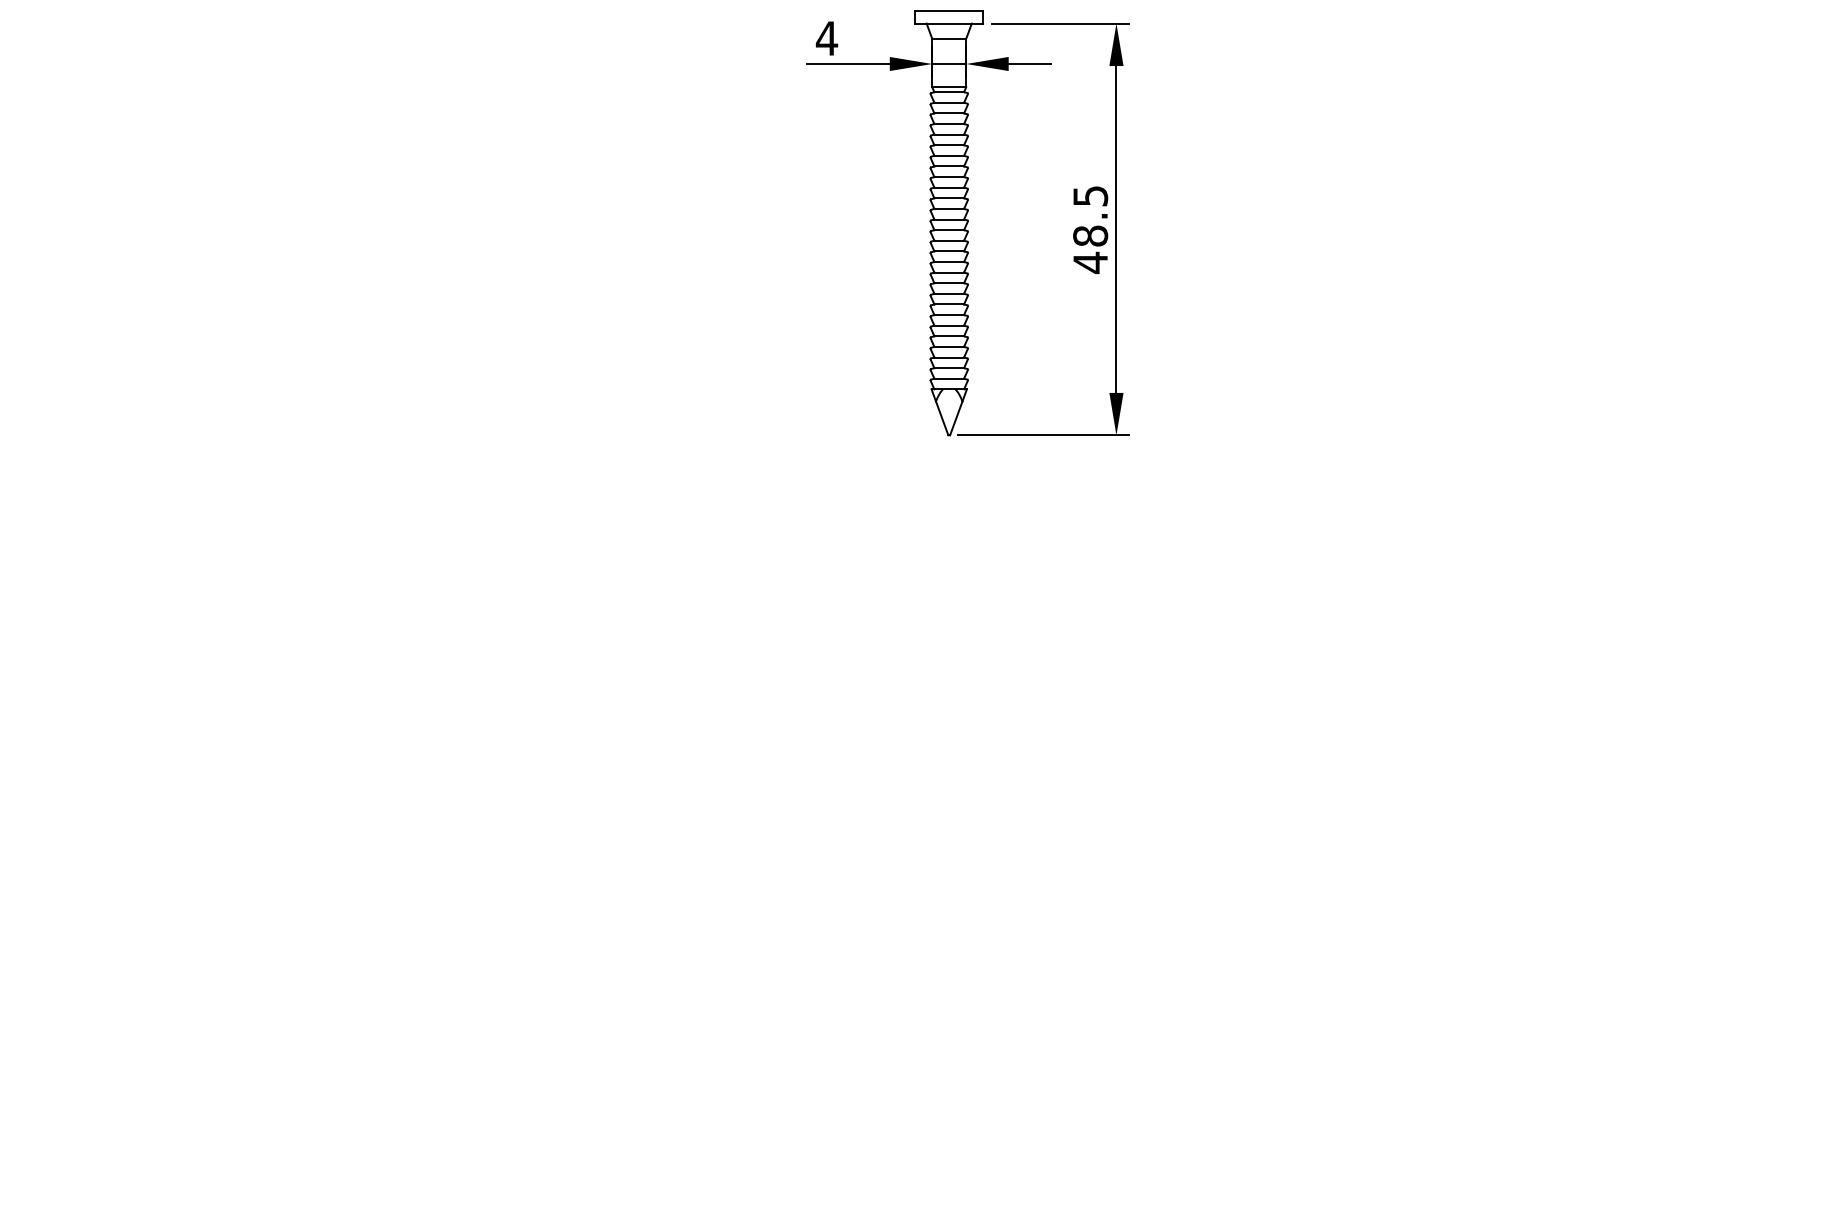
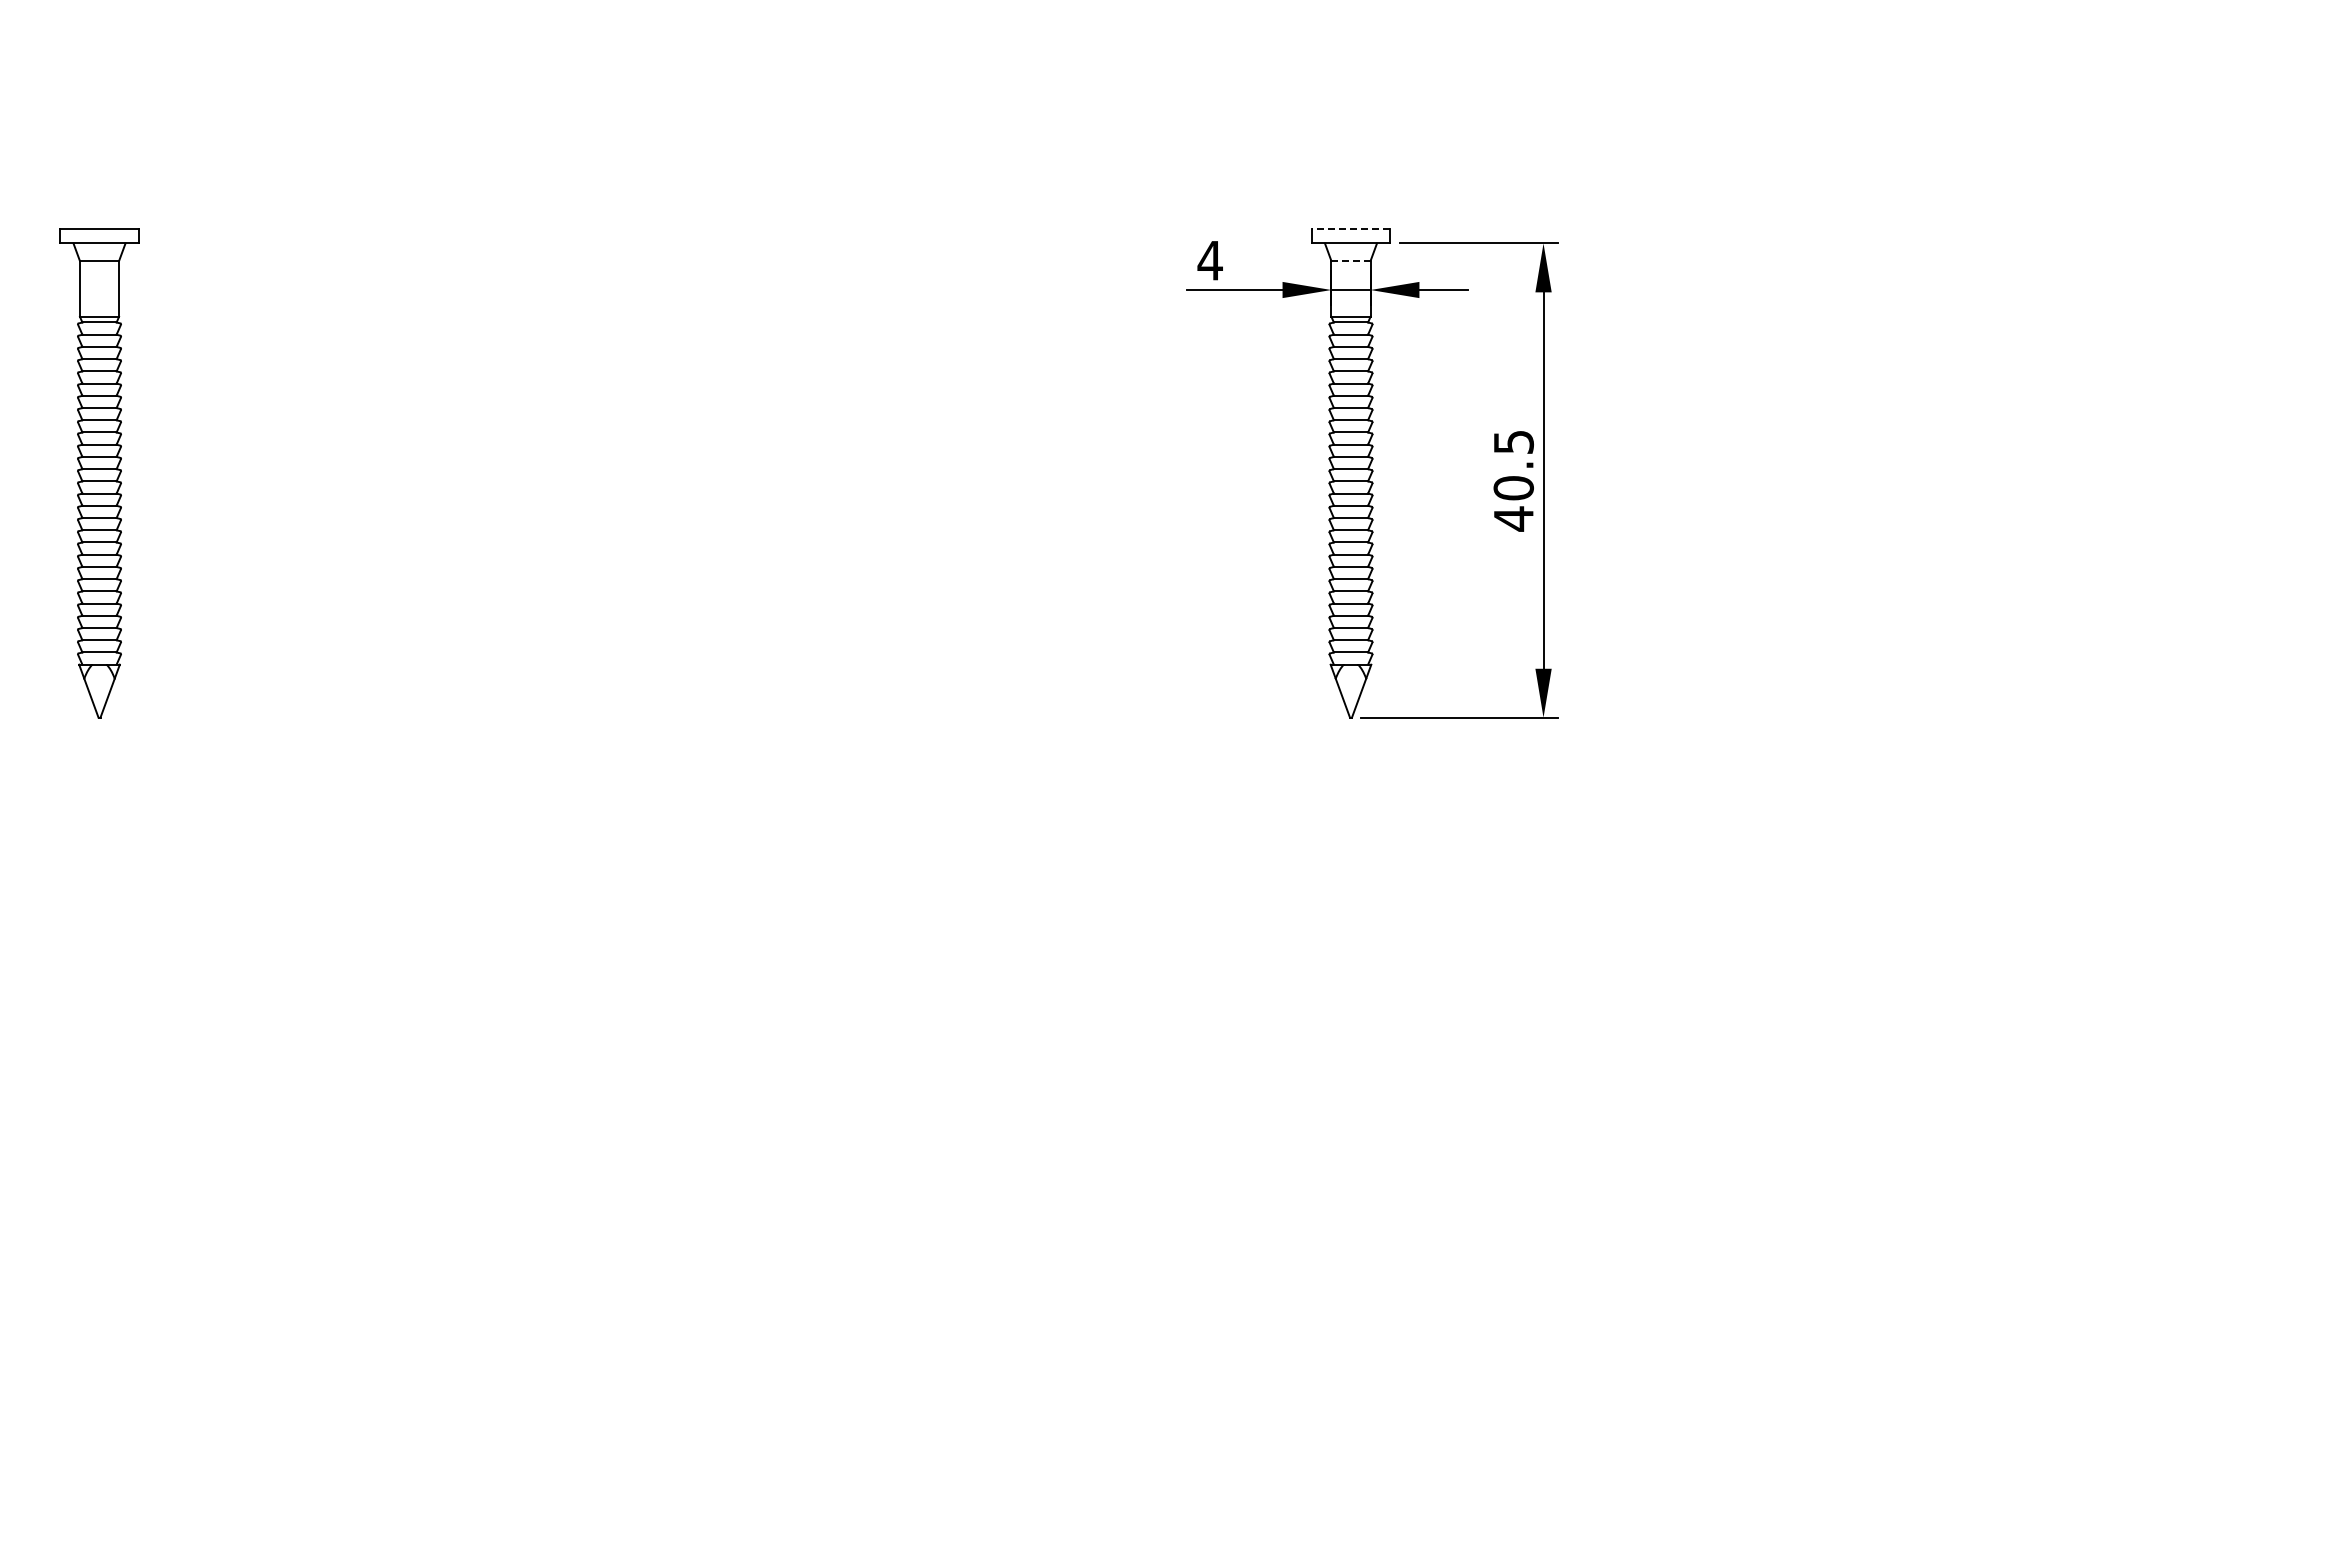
line: (948, 10) -> (1350, 228), solid -> dashed
line: (948, 39) -> (1350, 261), solid -> dashed
text: (1090, 236) -> (1513, 488), 48.5 -> 40.5

